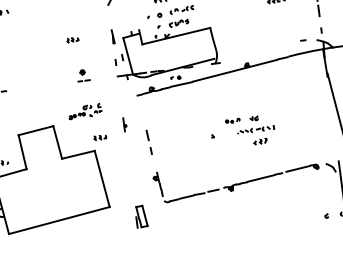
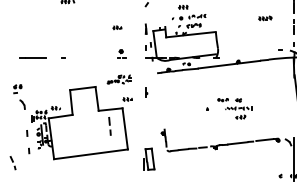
line: (148, 141) -> (109, 125), moved
part: (141, 215) -> (149, 158), size x1.4

